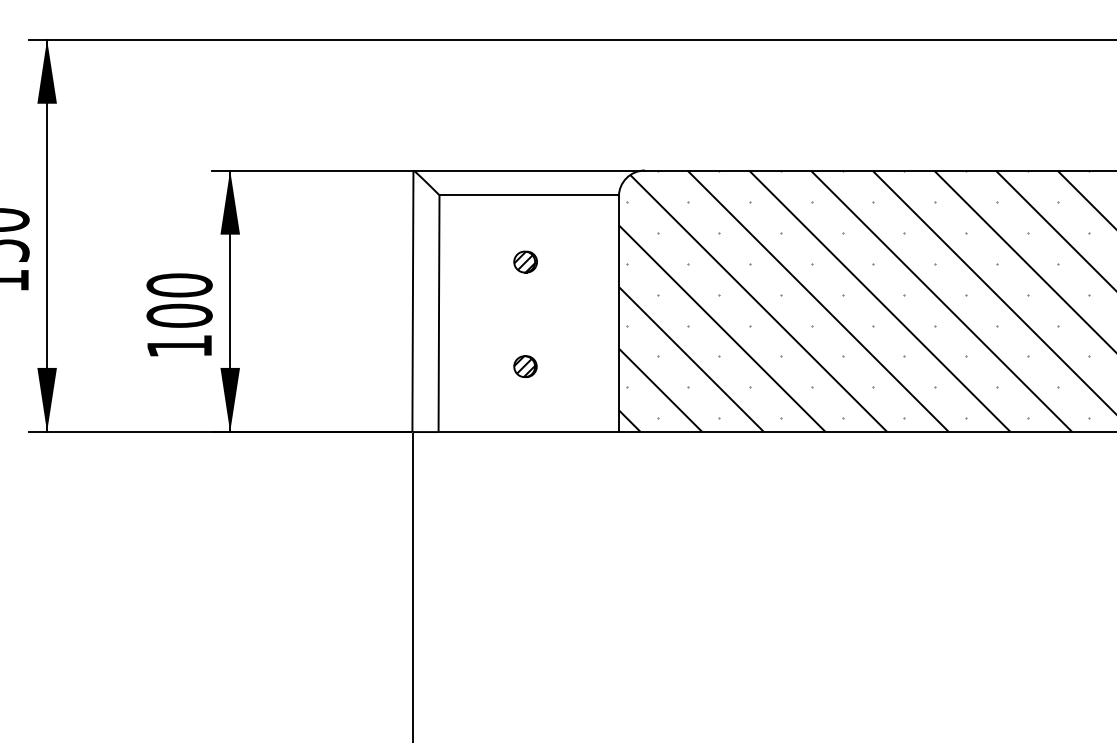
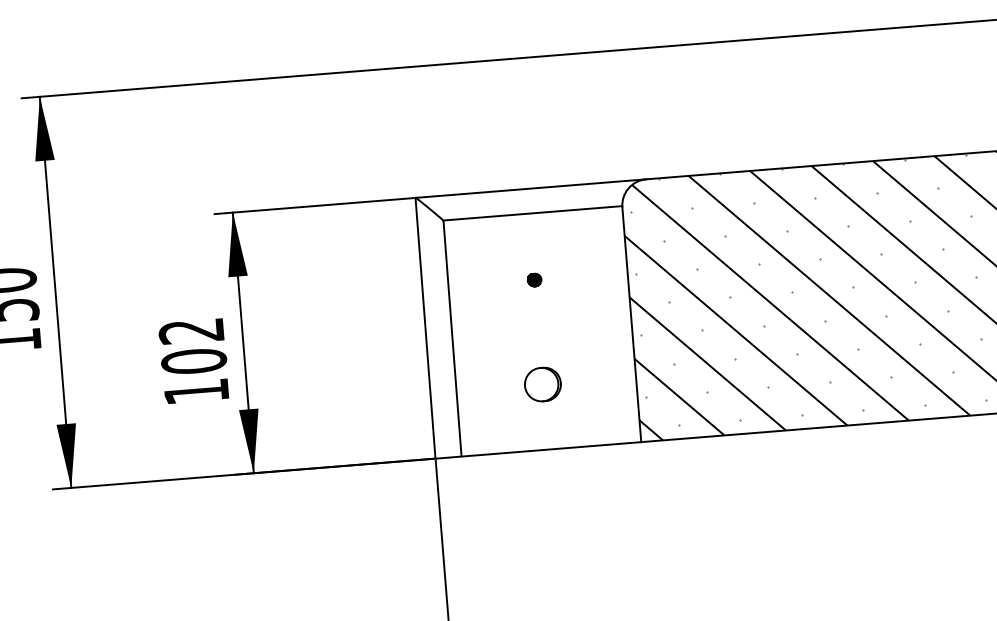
part: (525, 261) -> (534, 279), size x0.6
text: (179, 285) -> (191, 331), 100 -> 102
part: (525, 366) -> (542, 384), size x1.6

